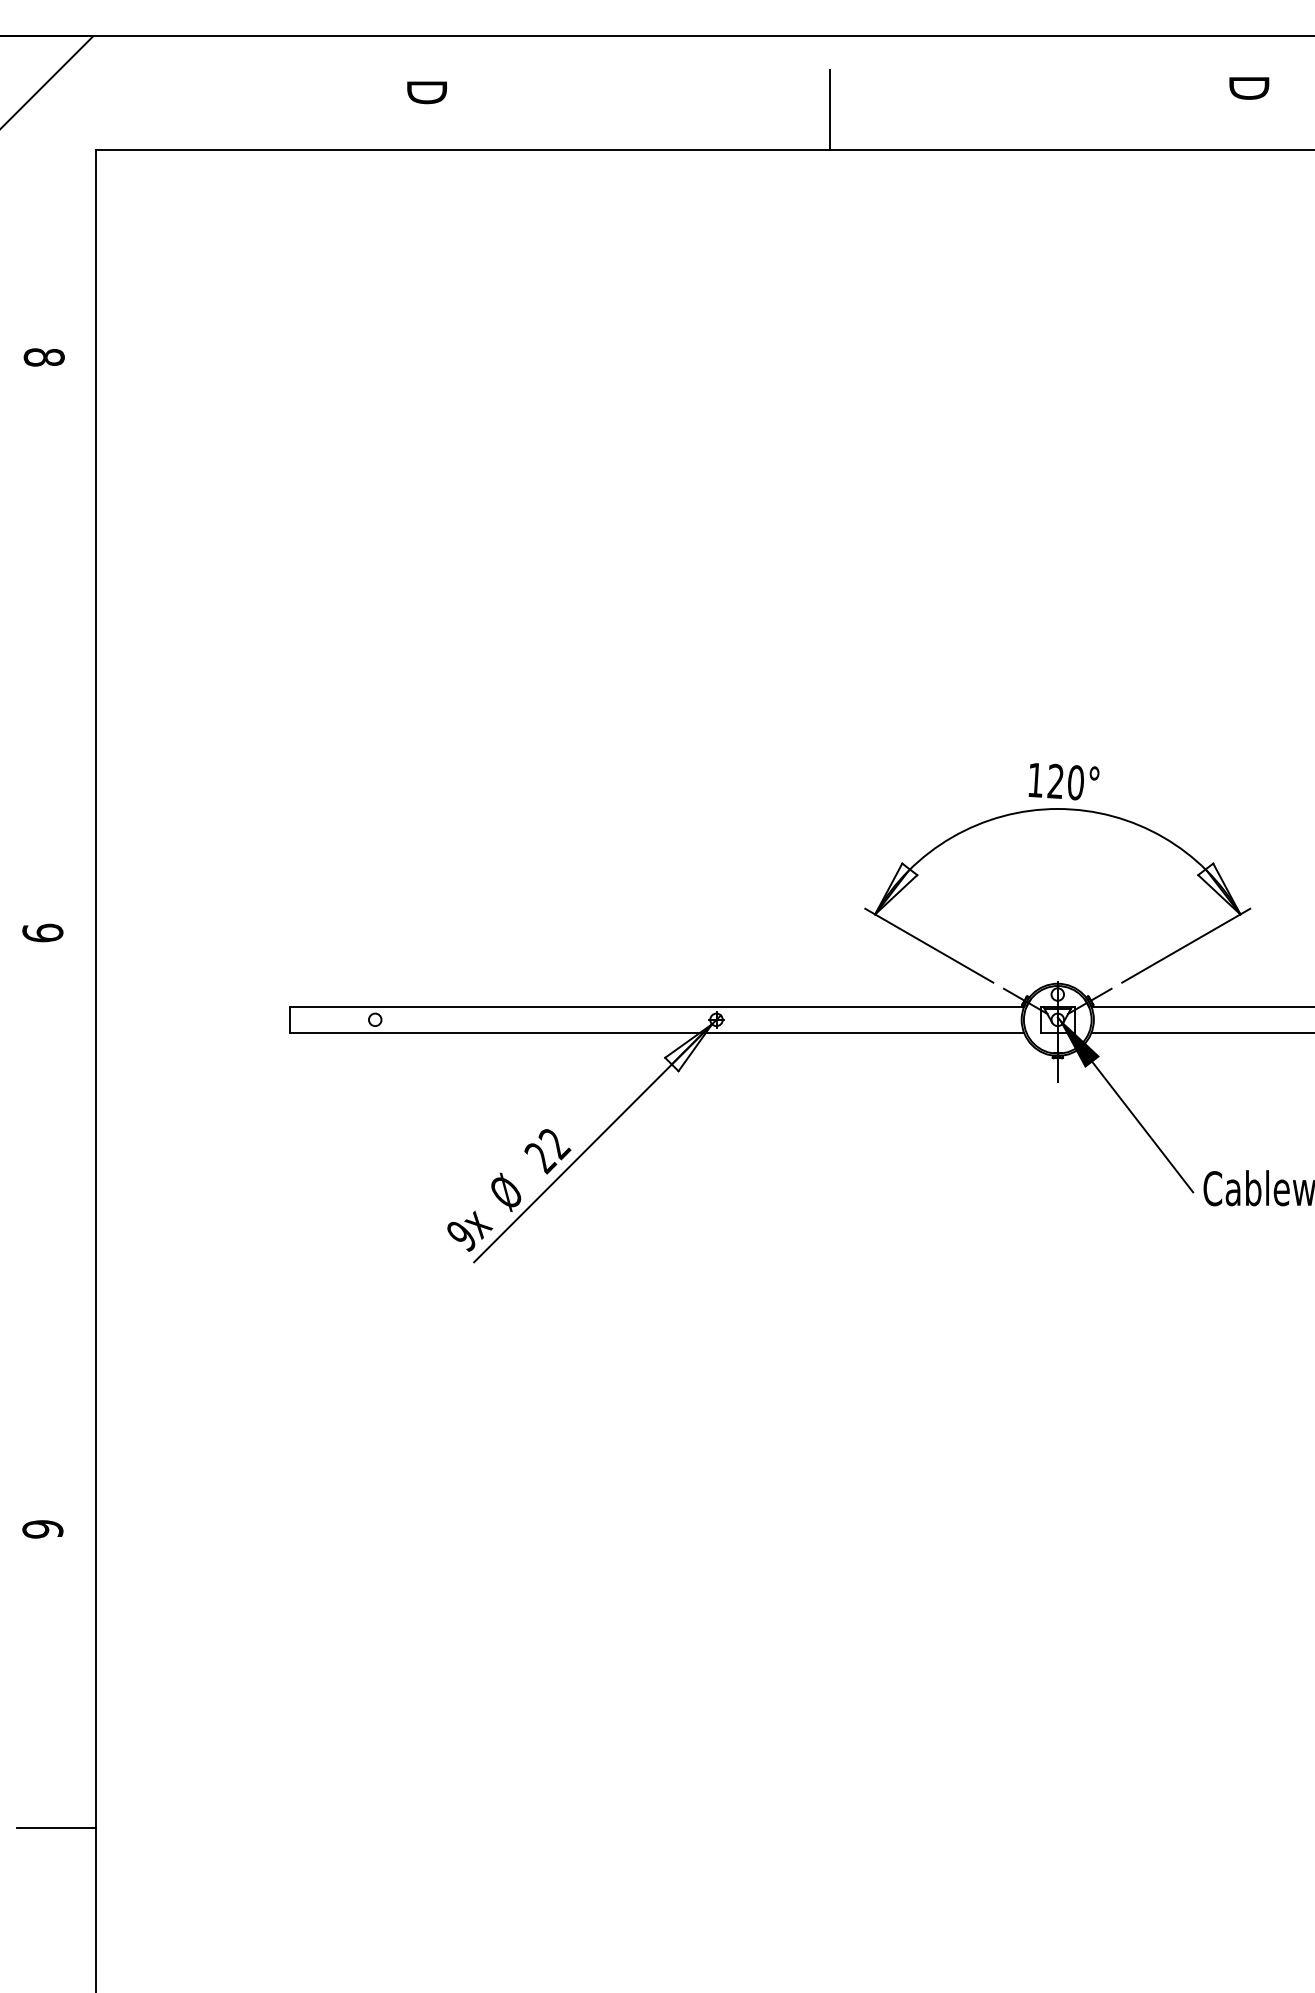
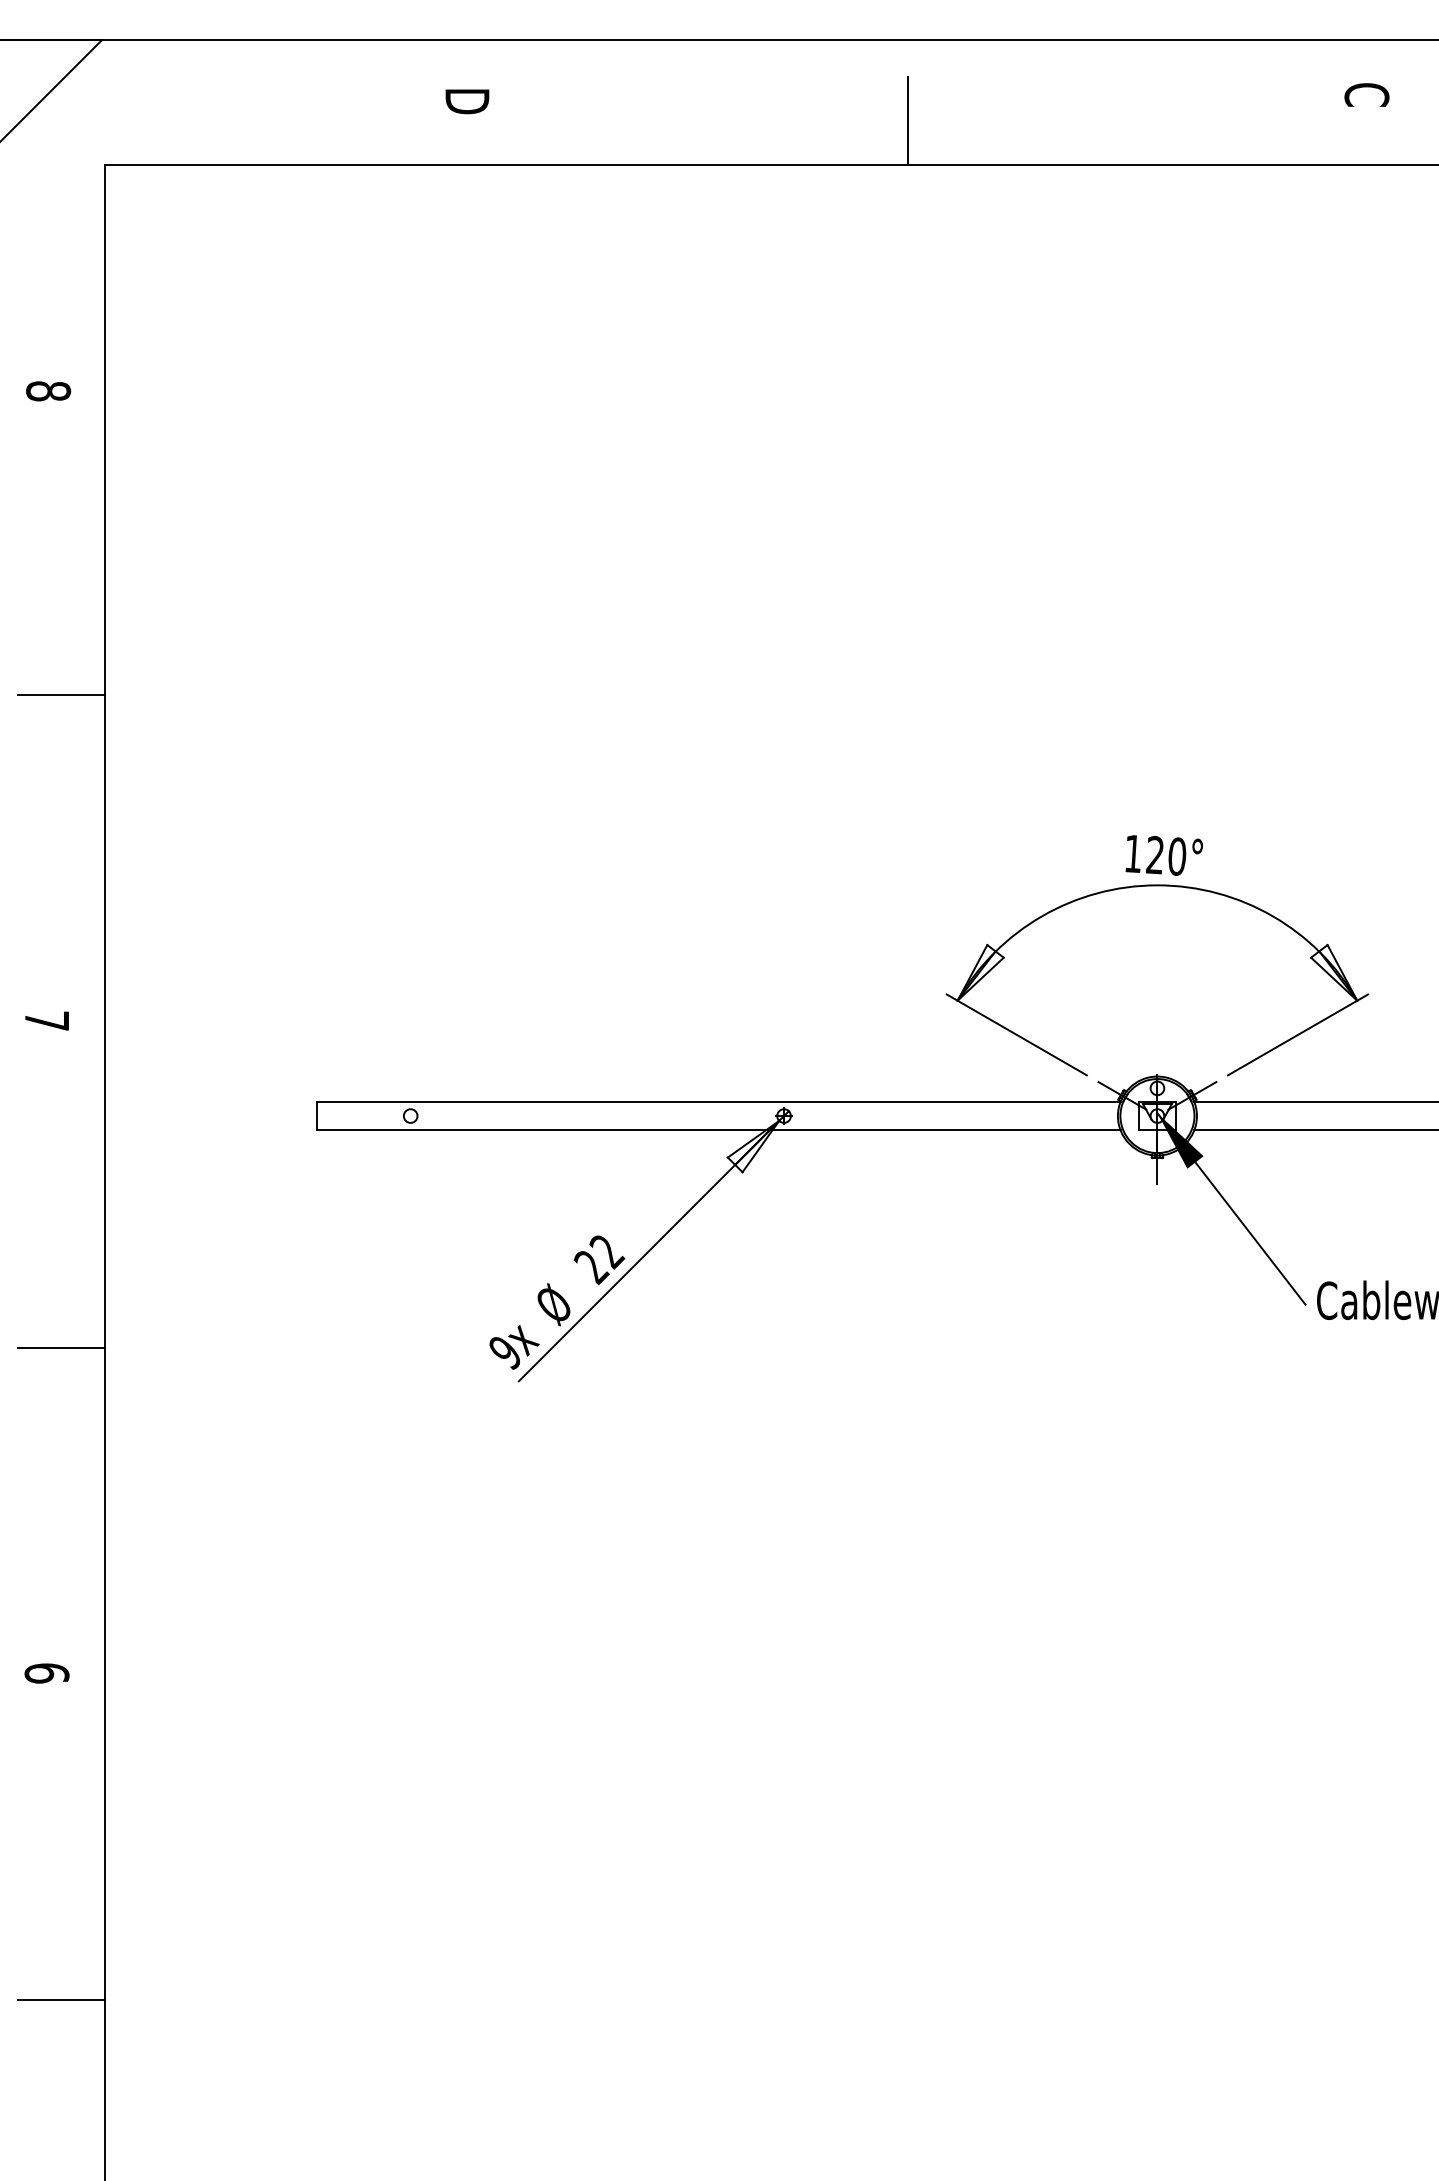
text: (1248, 87) -> (1366, 96), D -> C
line: (56, 635) -> (61, 695), added
text: (42, 933) -> (46, 1021), 9 -> 7
line: (56, 1231) -> (61, 1347), added

